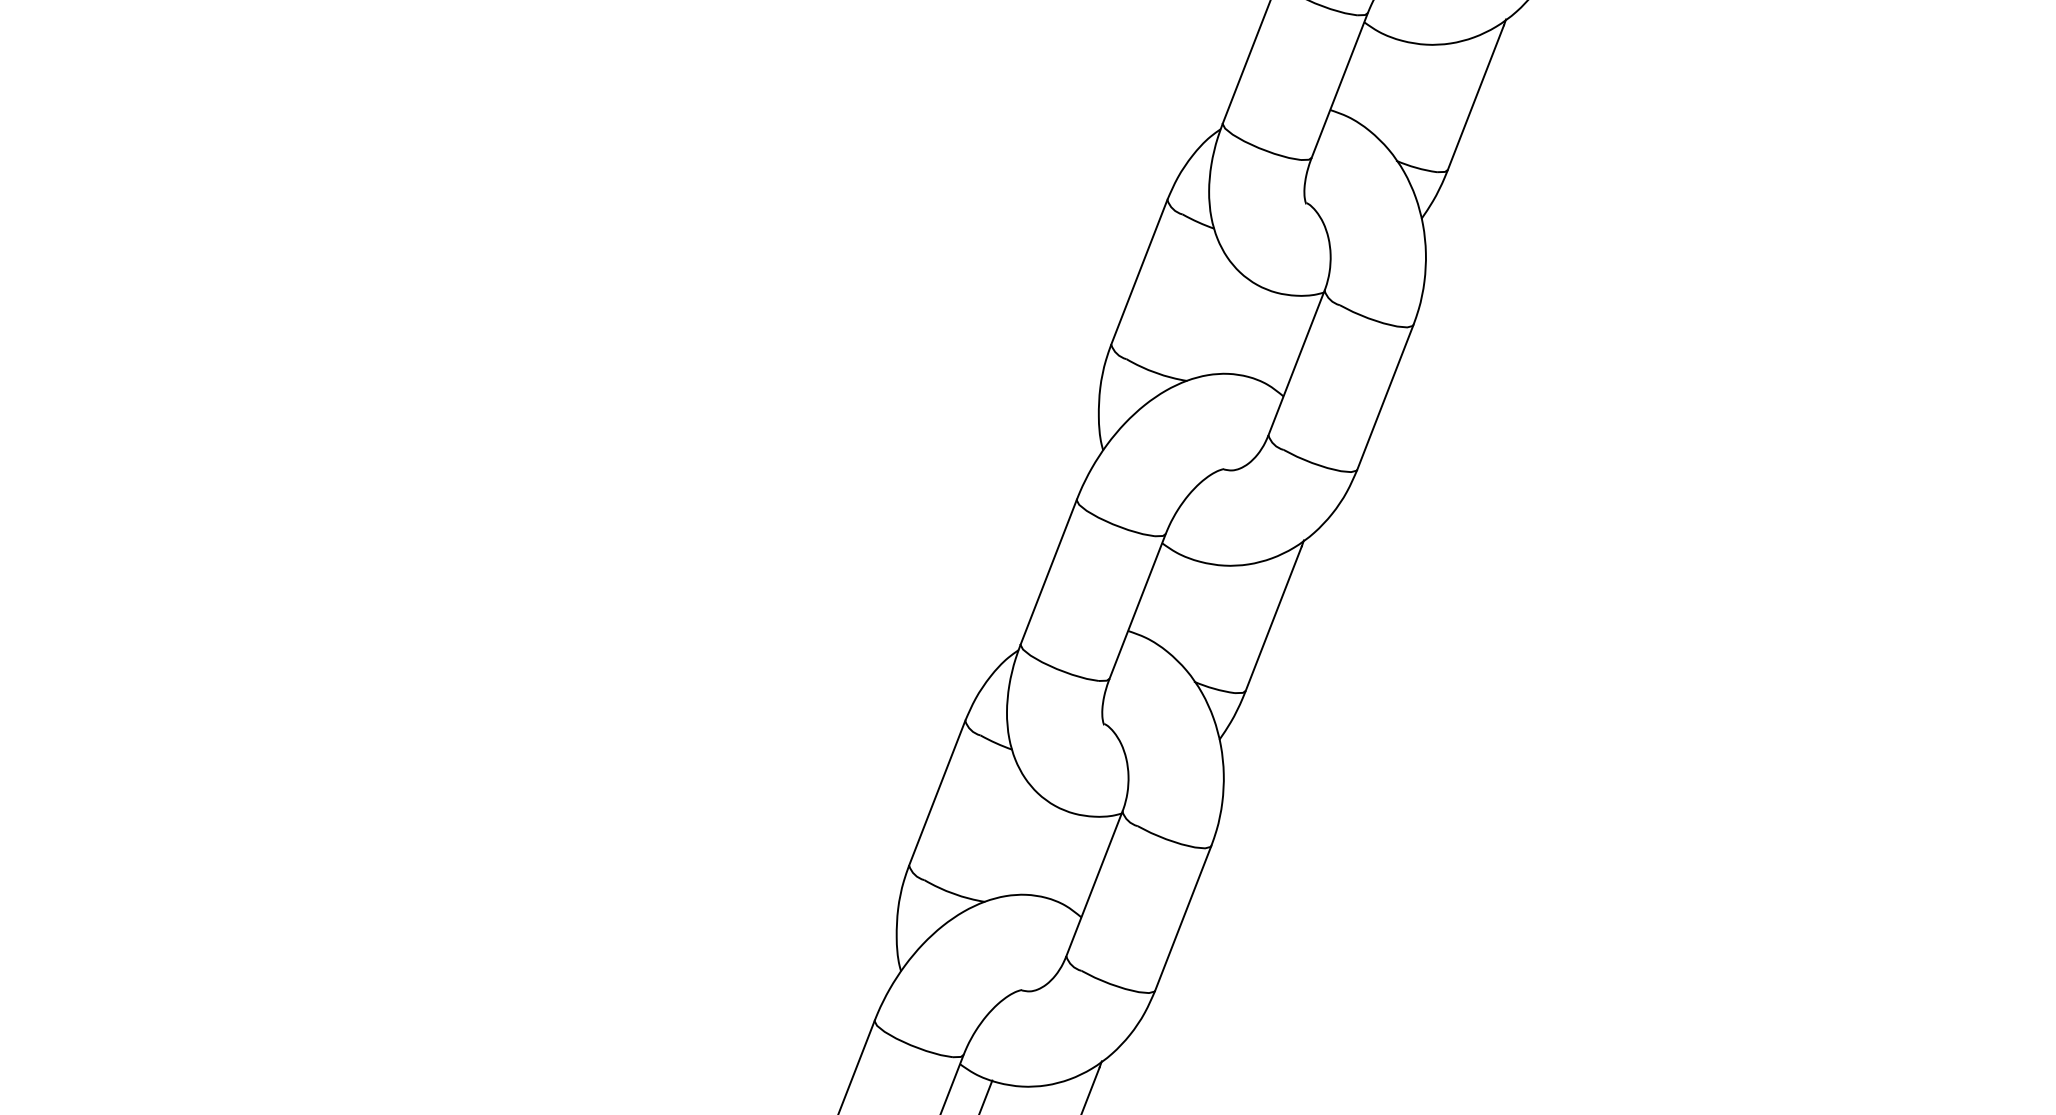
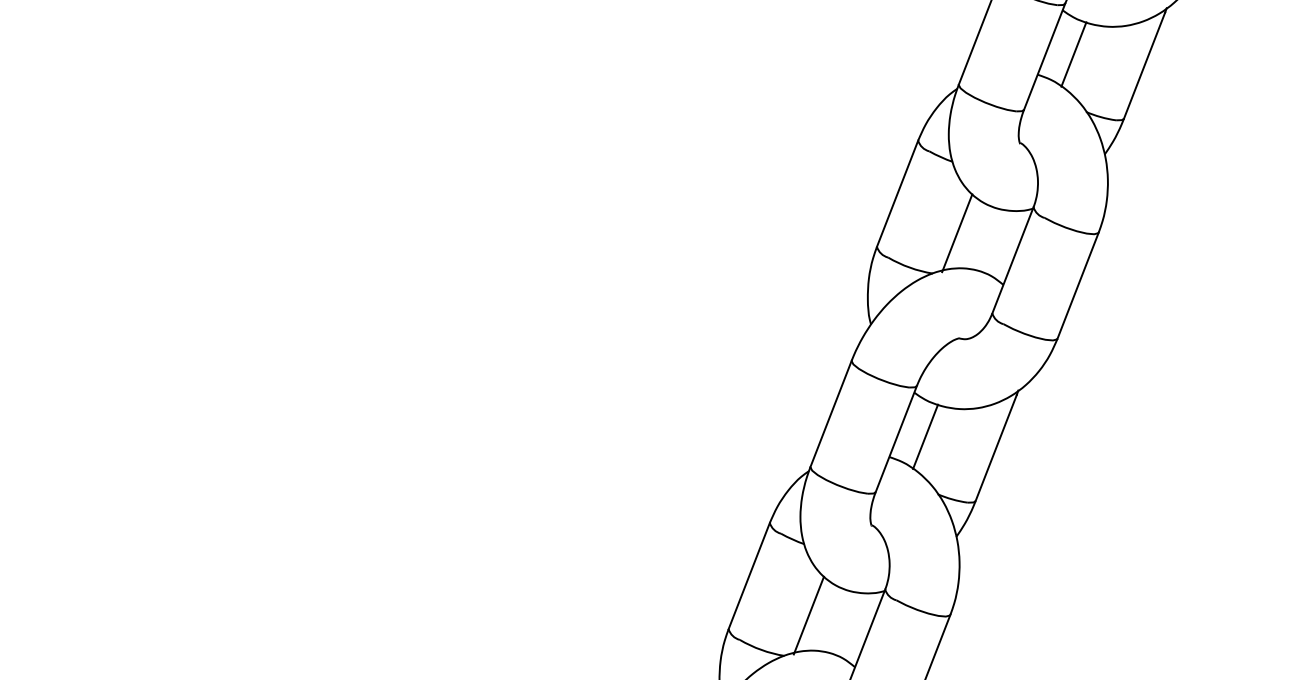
line: (1379, 82) -> (1073, 54), added
line: (1220, 326) -> (957, 233), added
line: (1177, 603) -> (925, 436), added
line: (1018, 846) -> (808, 615), added

